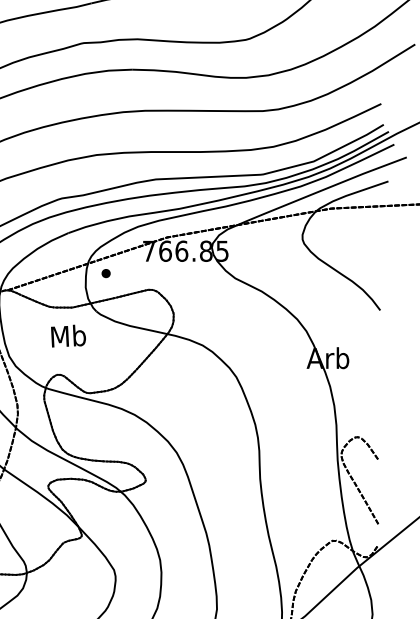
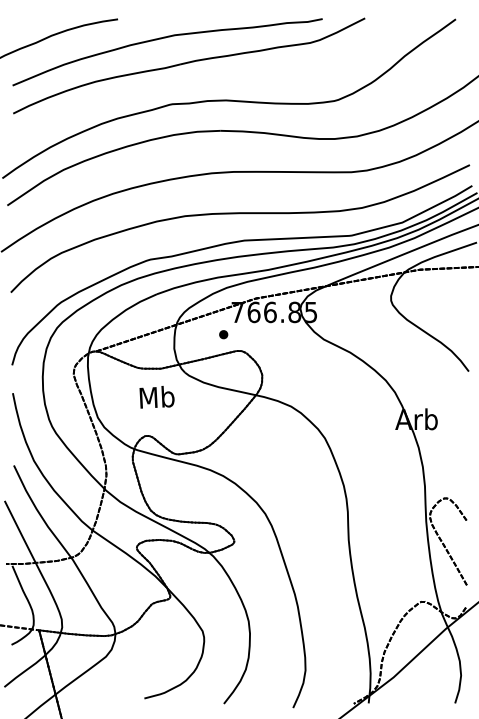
part: (105, 273) -> (223, 334), moved

